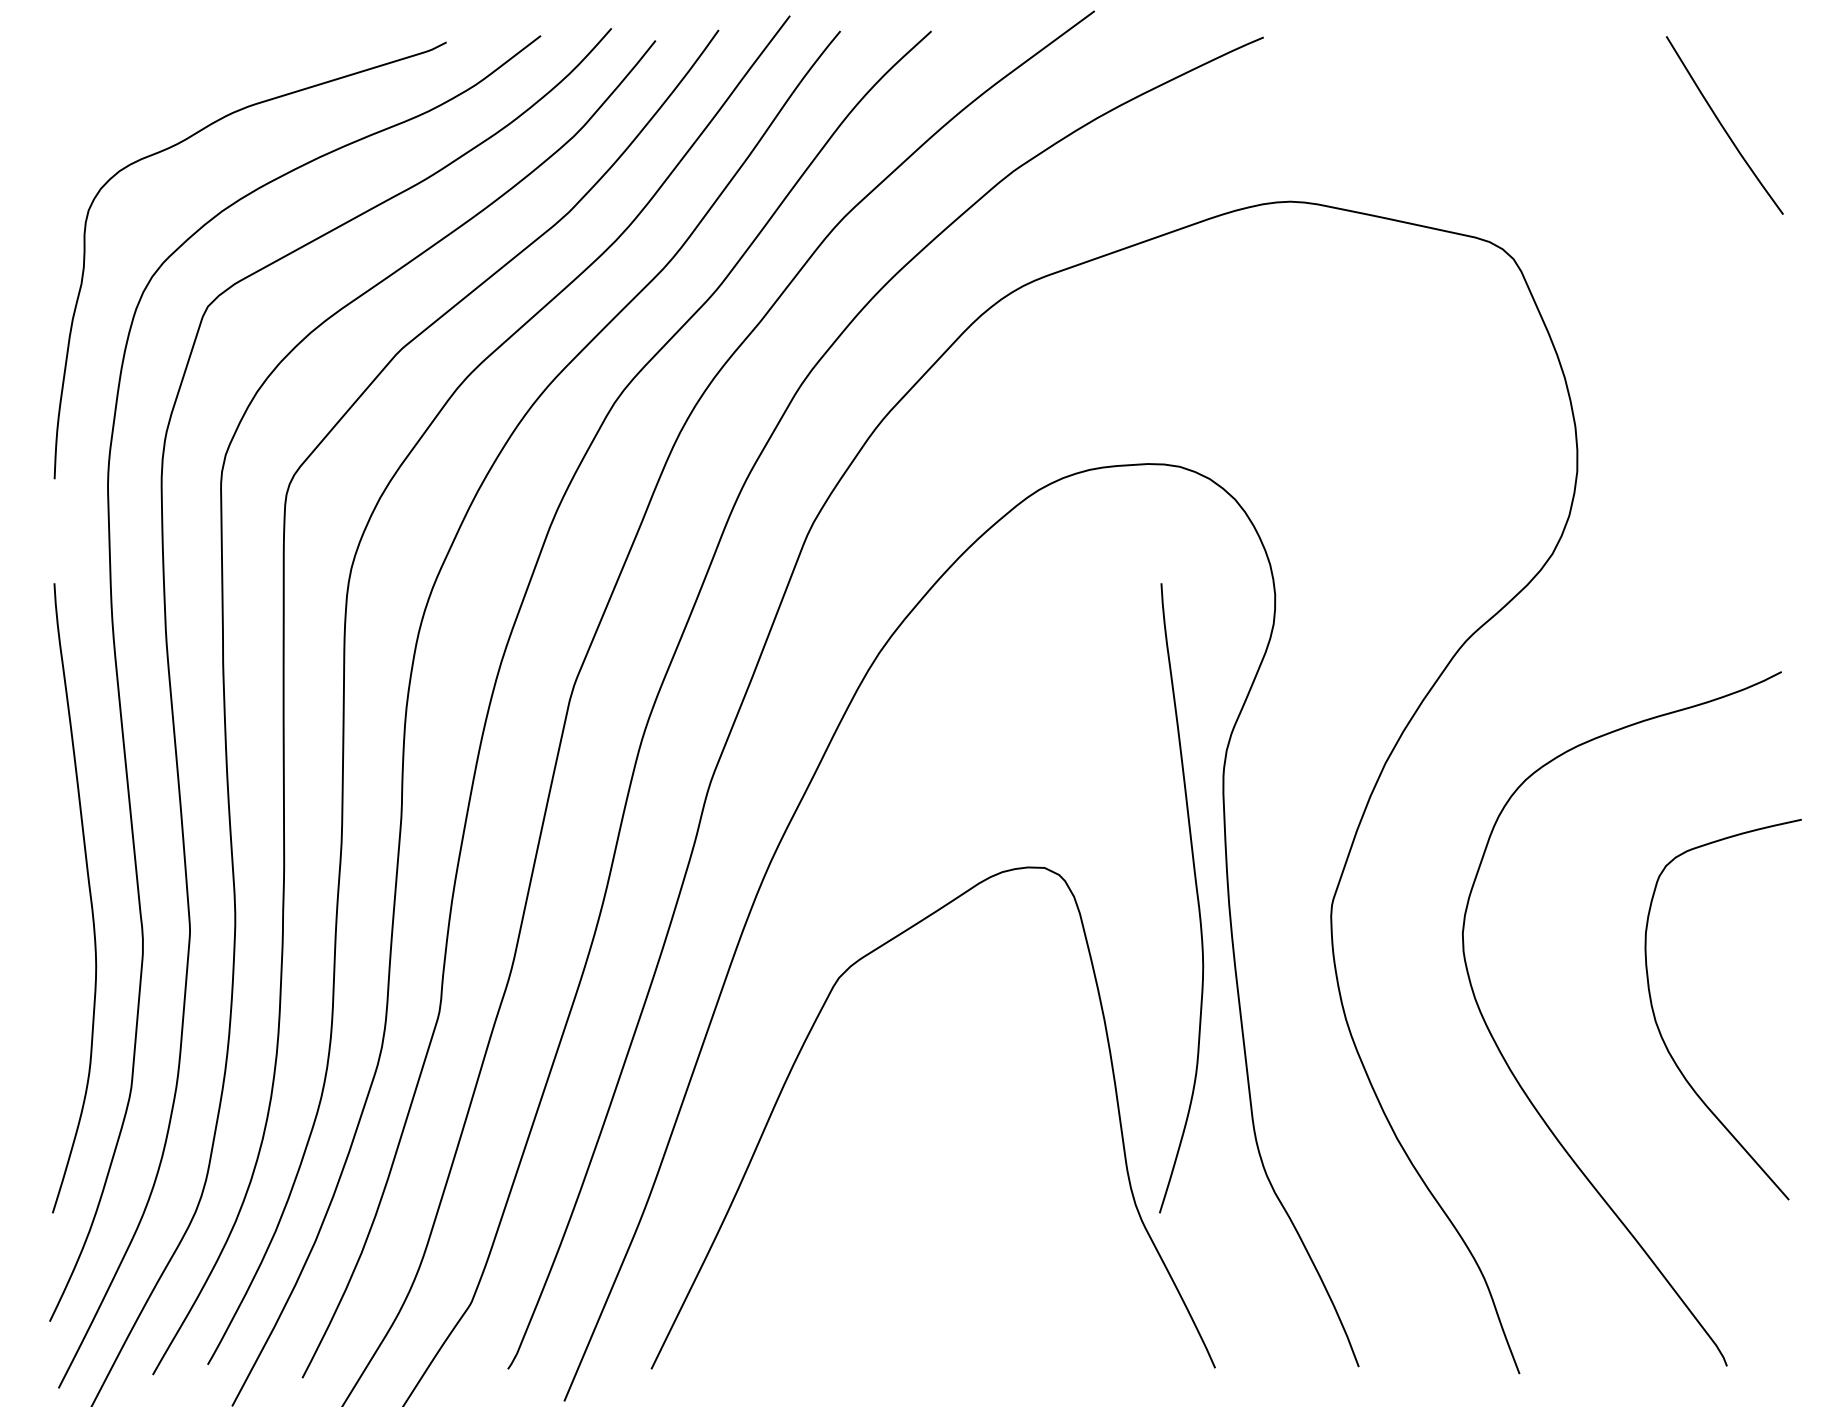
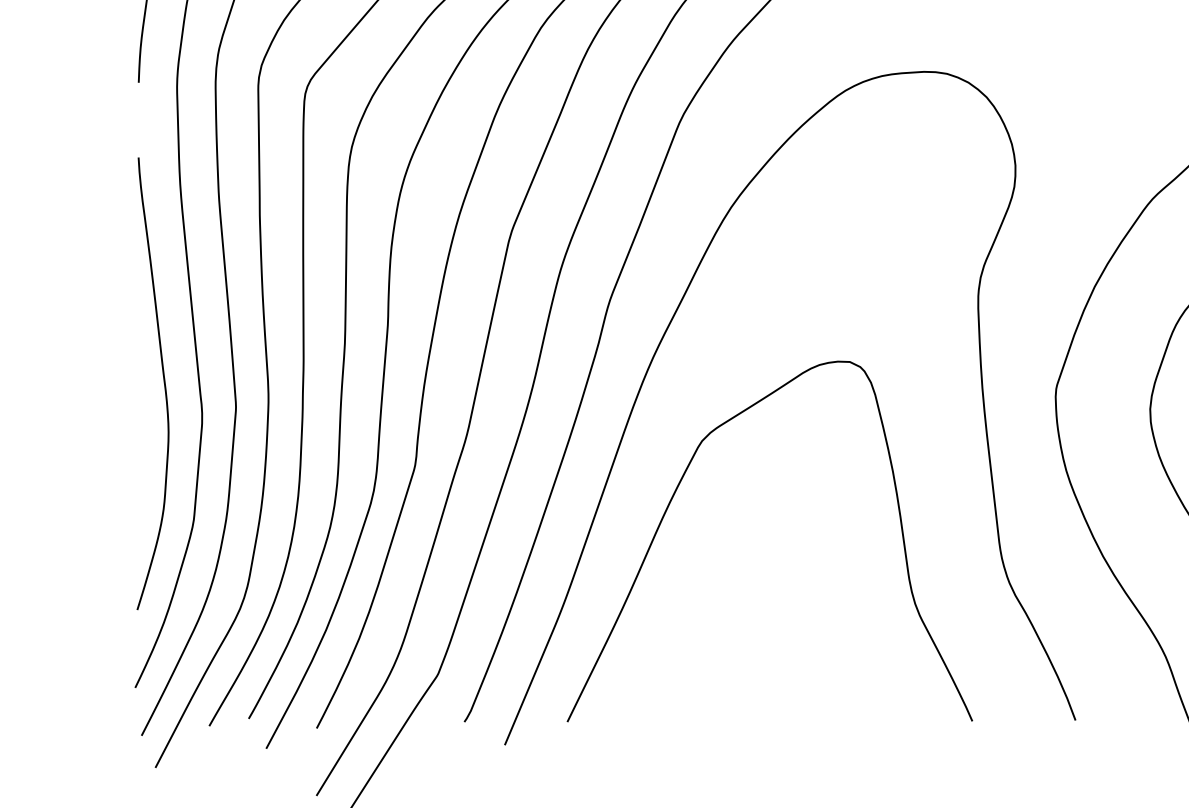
curve: (1196, 896) -> (958, 382), removed

